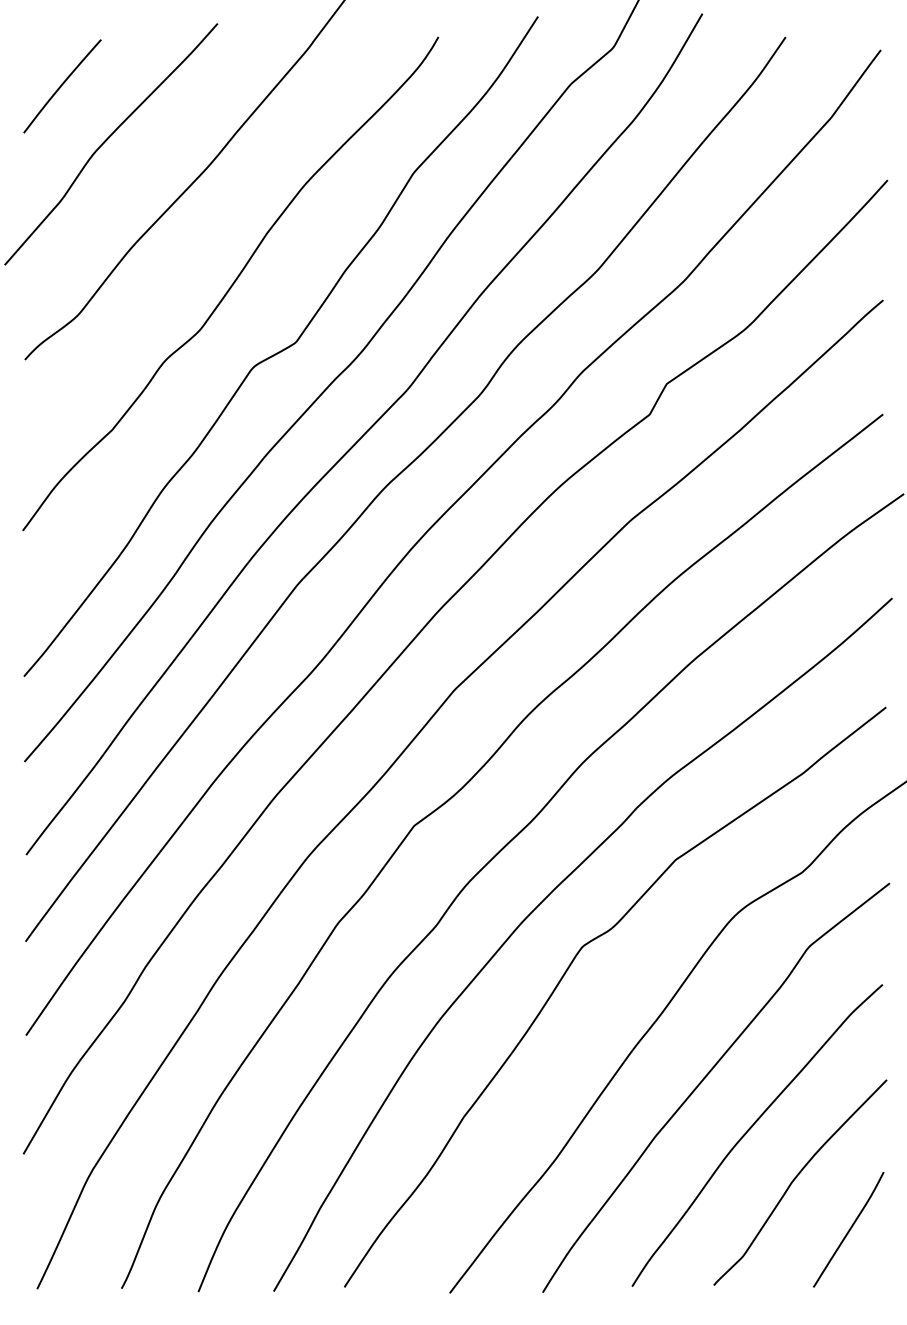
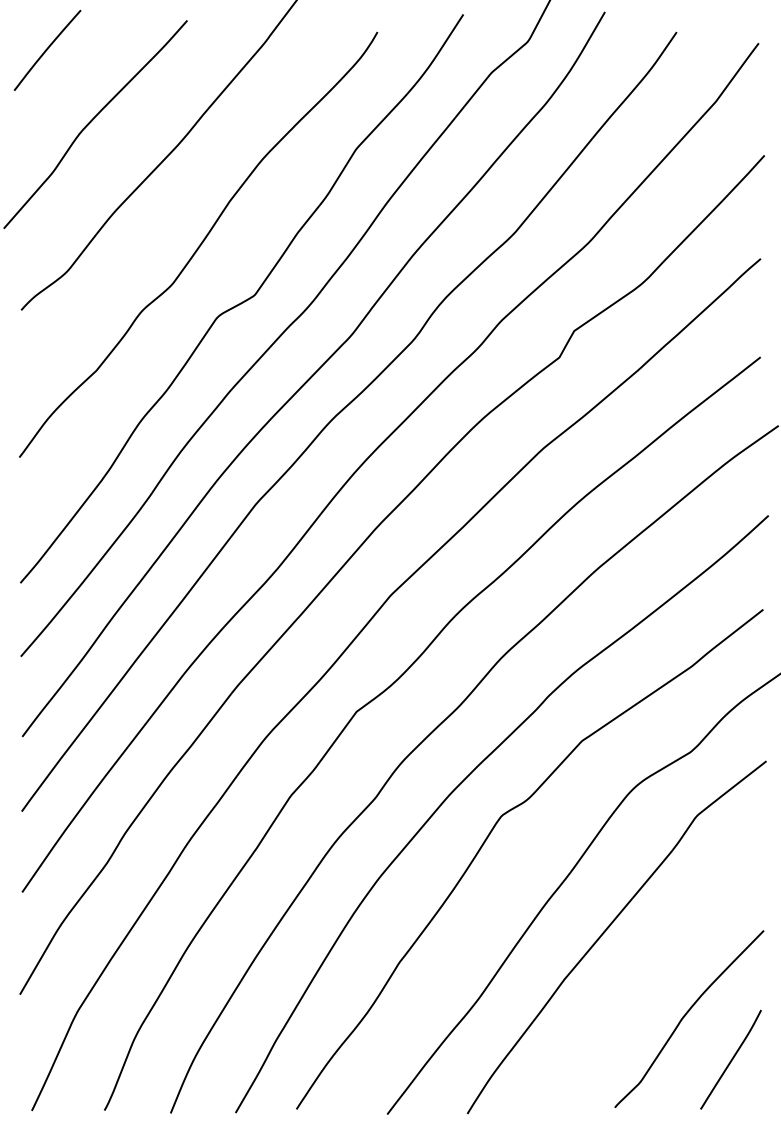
curve: (62, 85) -> (47, 49), moved
curve: (751, 1128) -> (647, 972), removed

